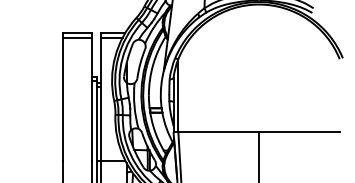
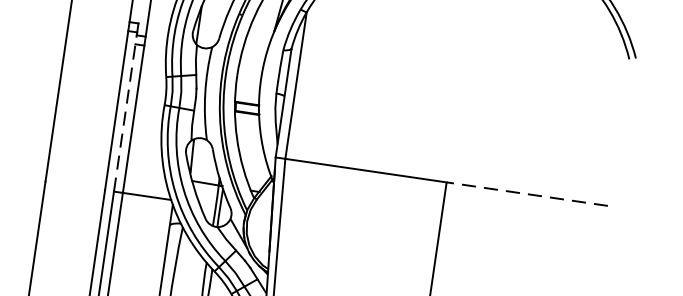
line: (96, 120) -> (125, 111), solid -> dashed
line: (298, 132) -> (525, 193), solid -> dashed

